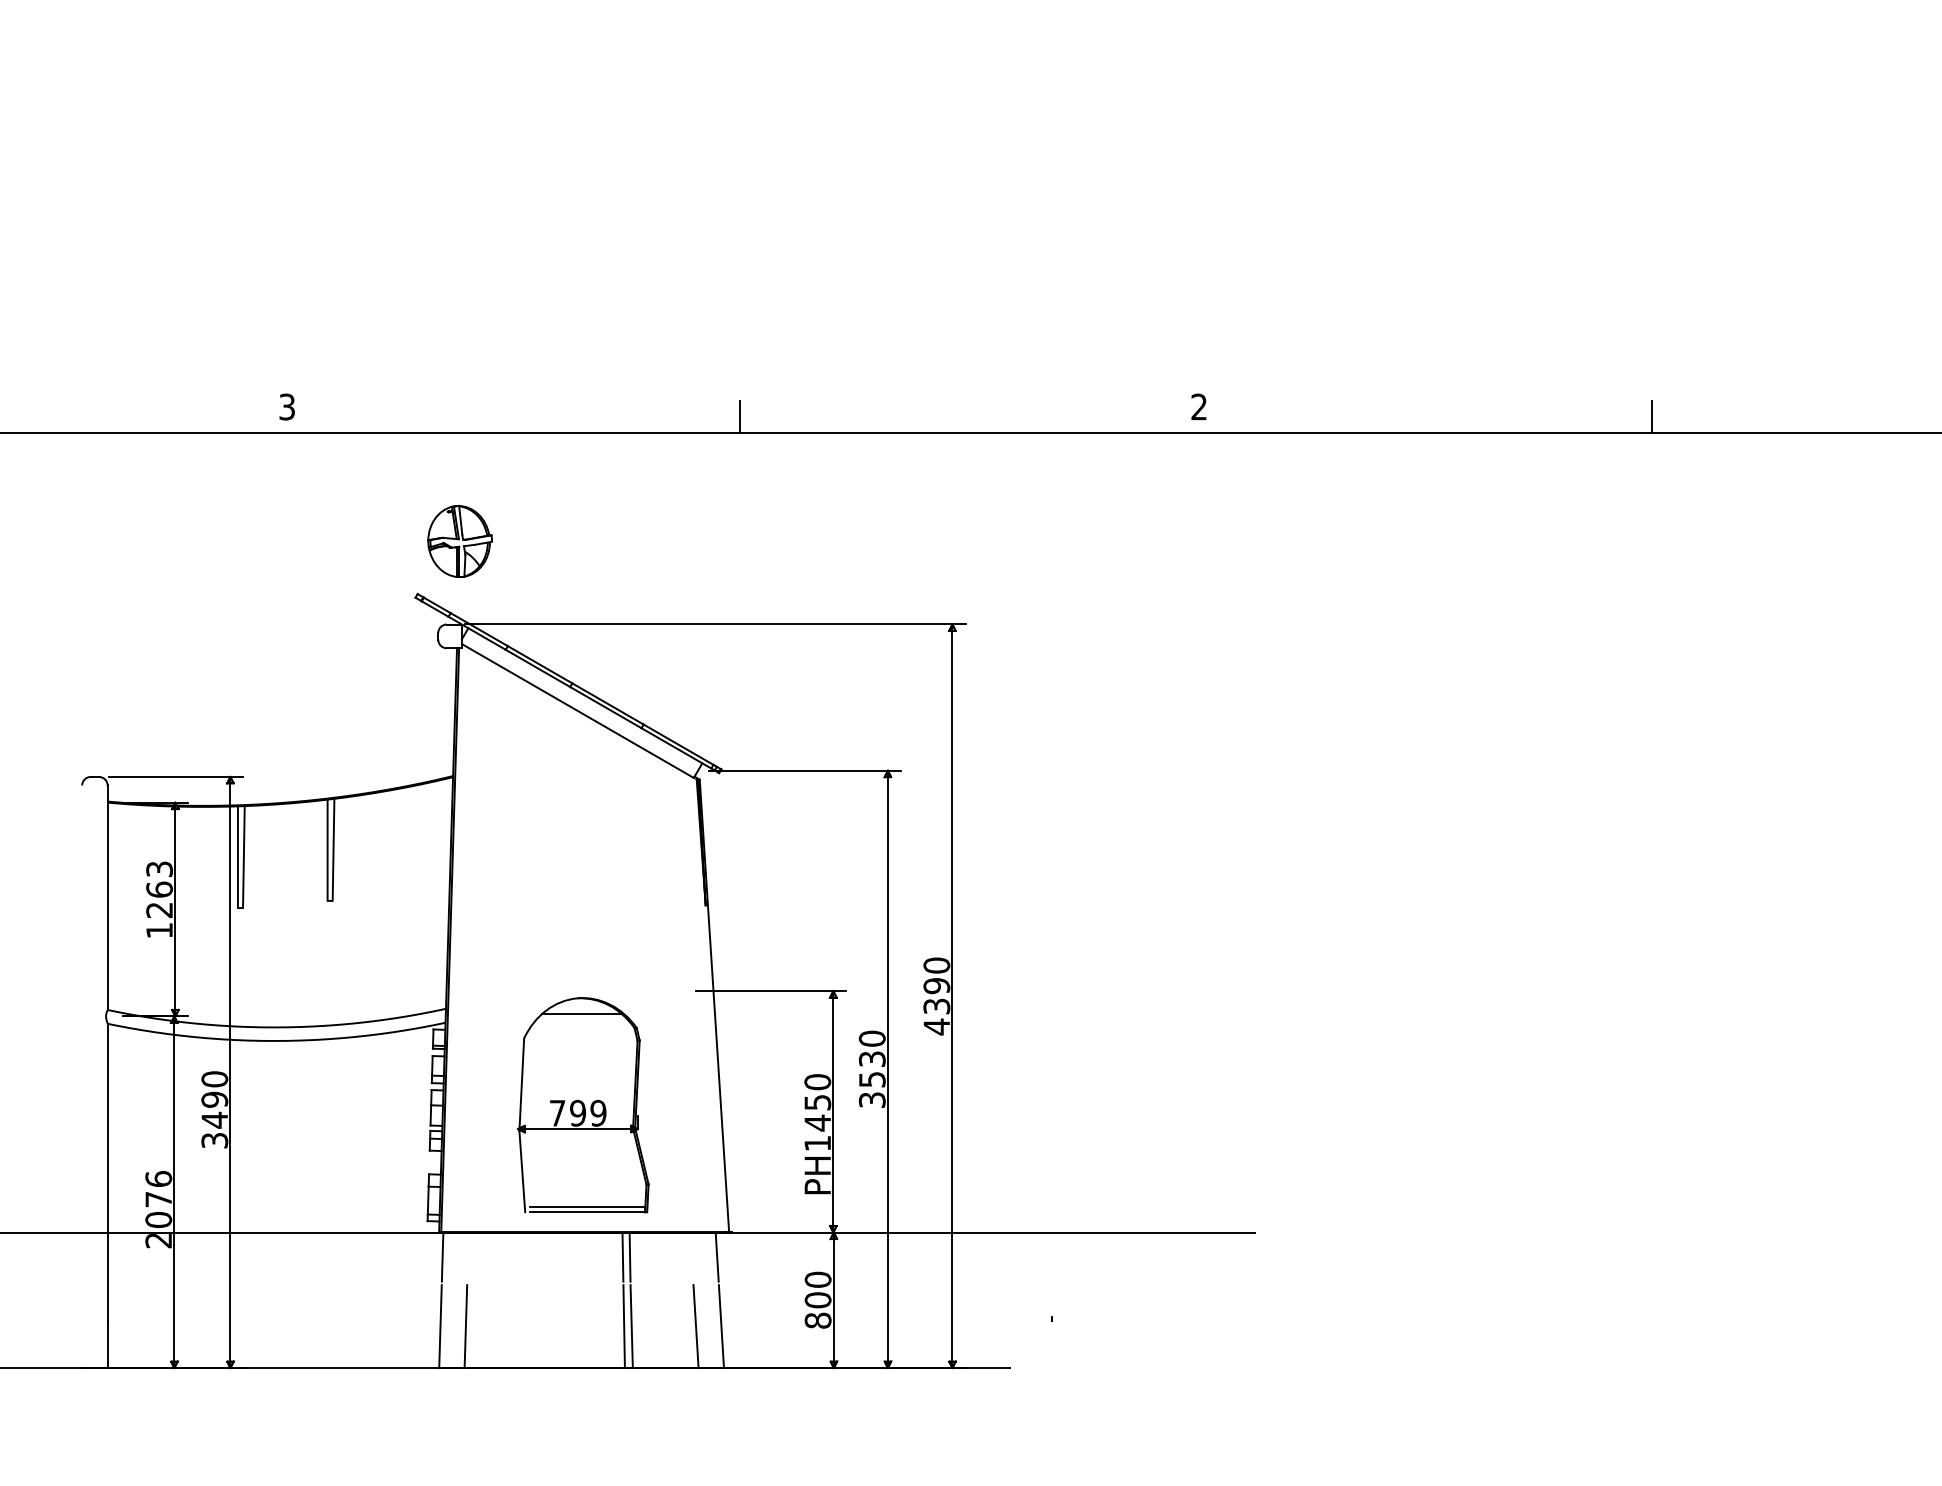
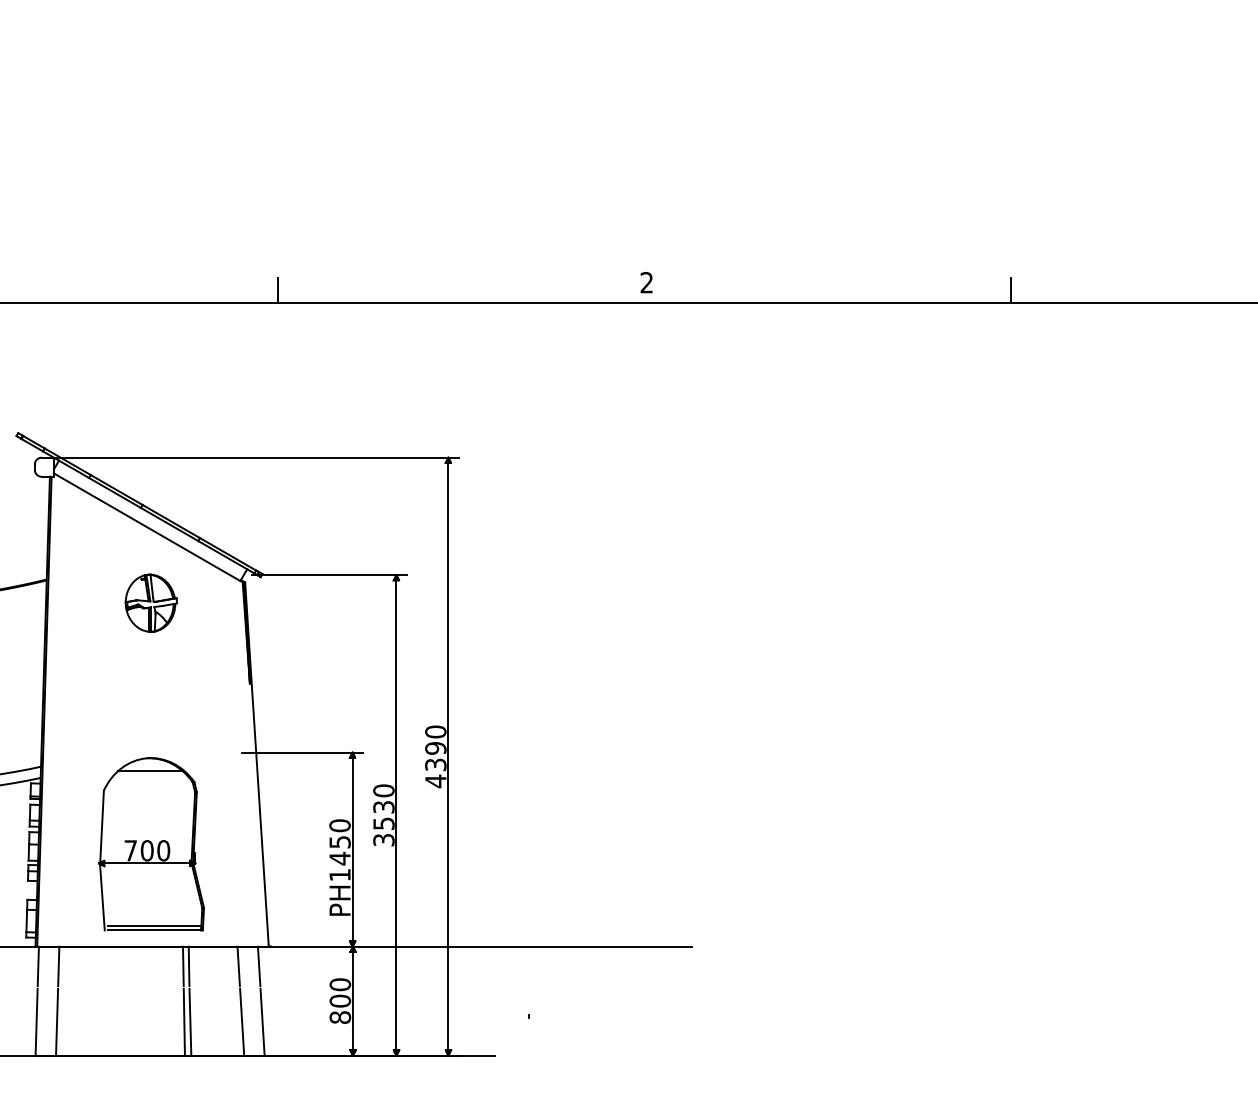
part: (459, 541) -> (150, 603), moved
text: (588, 1113) -> (155, 850), 799 -> 700
line: (467, 1256) -> (58, 965), added
line: (691, 1256) -> (238, 965), added

